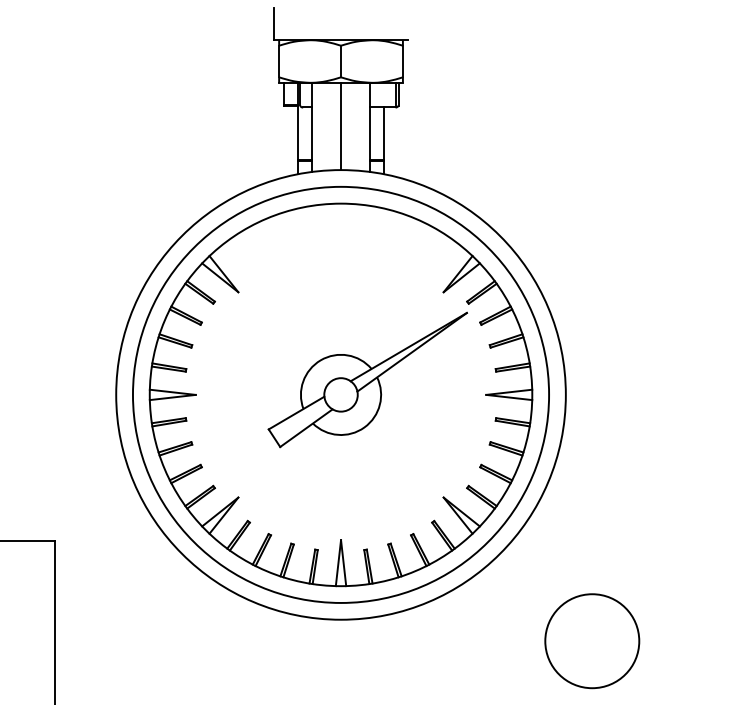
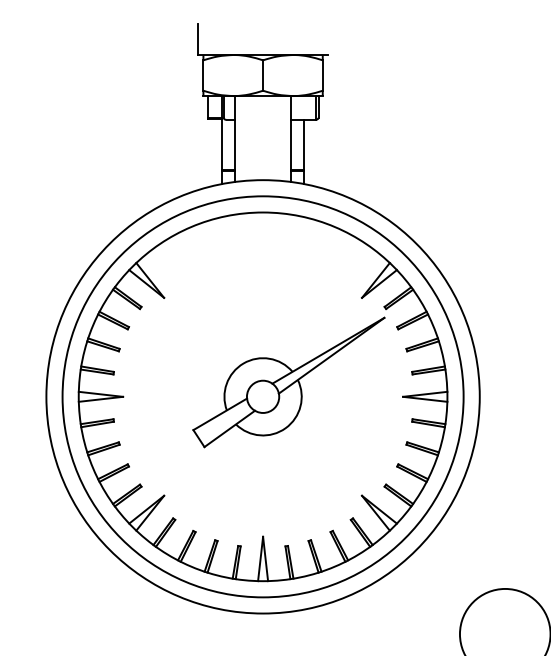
line: (341, 126) -> (263, 138), removed

